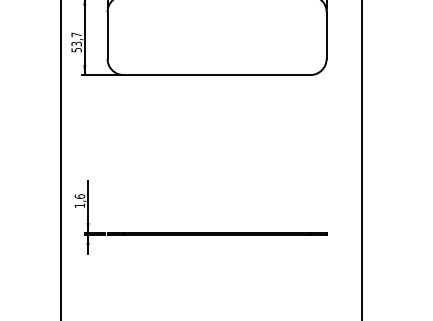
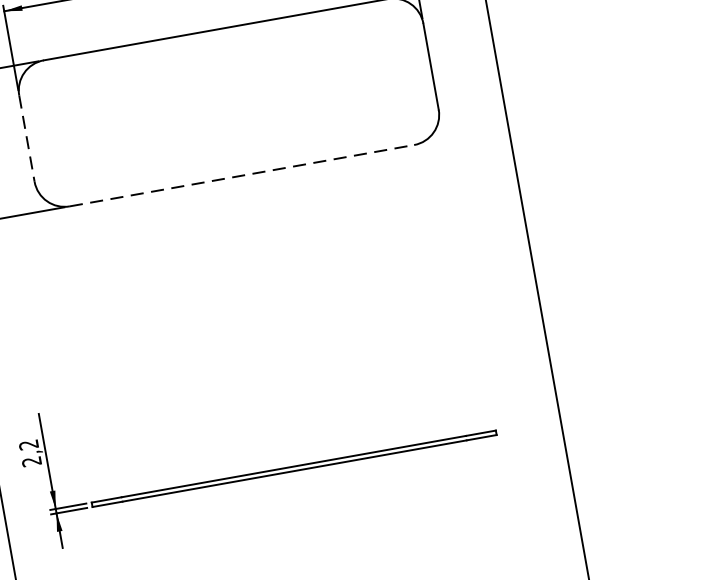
line: (107, 36) -> (27, 140), solid -> dashed
line: (217, 75) -> (242, 176), solid -> dashed
text: (79, 200) -> (29, 452), 1,6 -> 2,2

